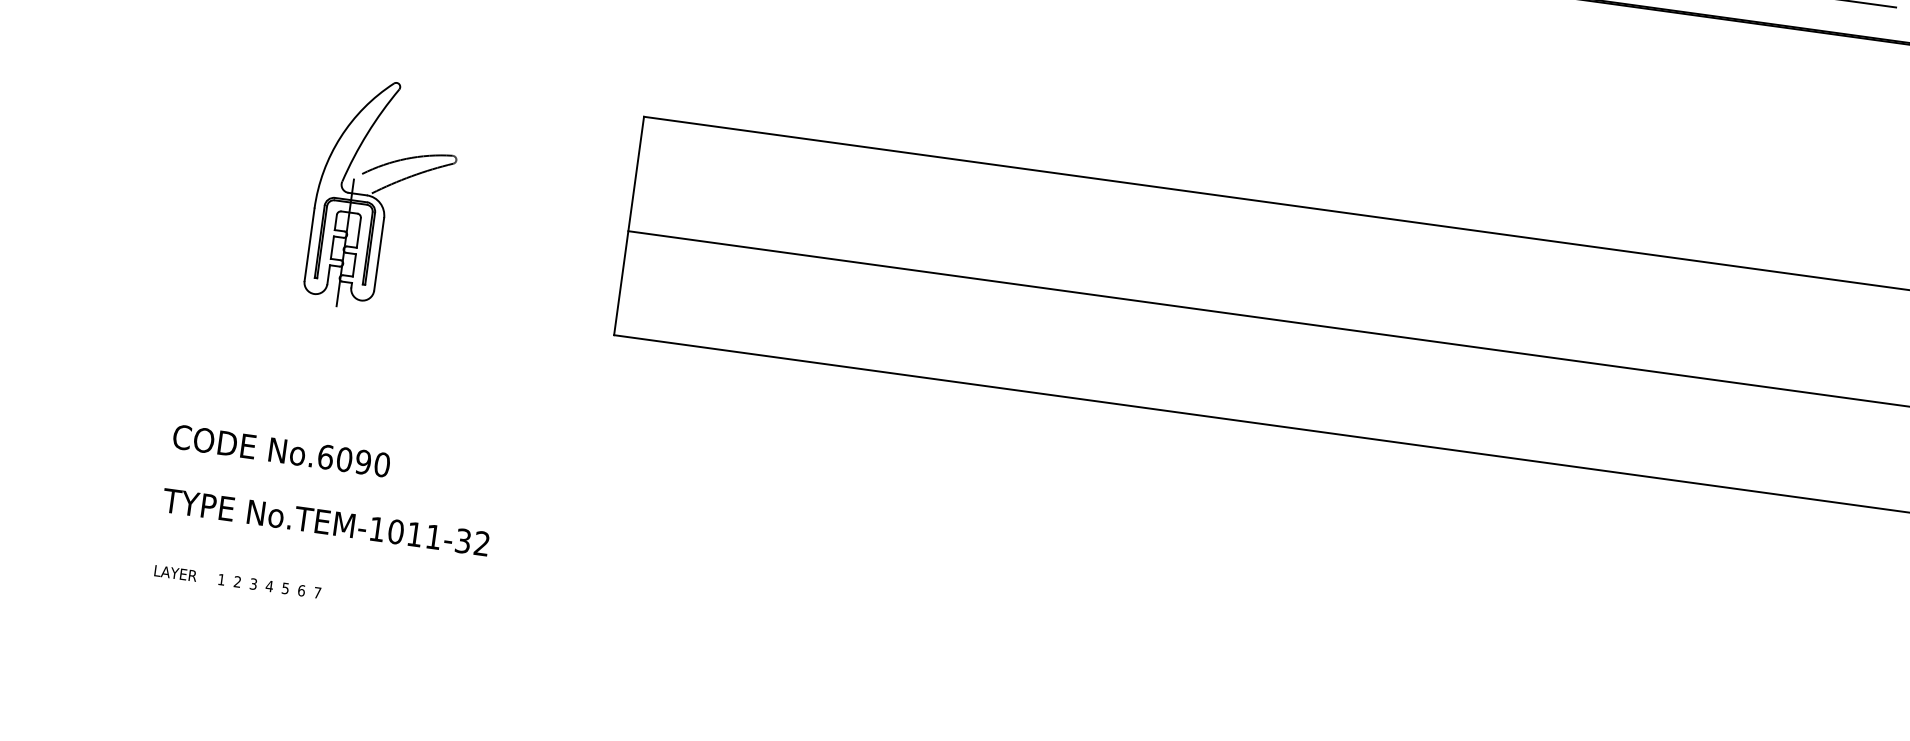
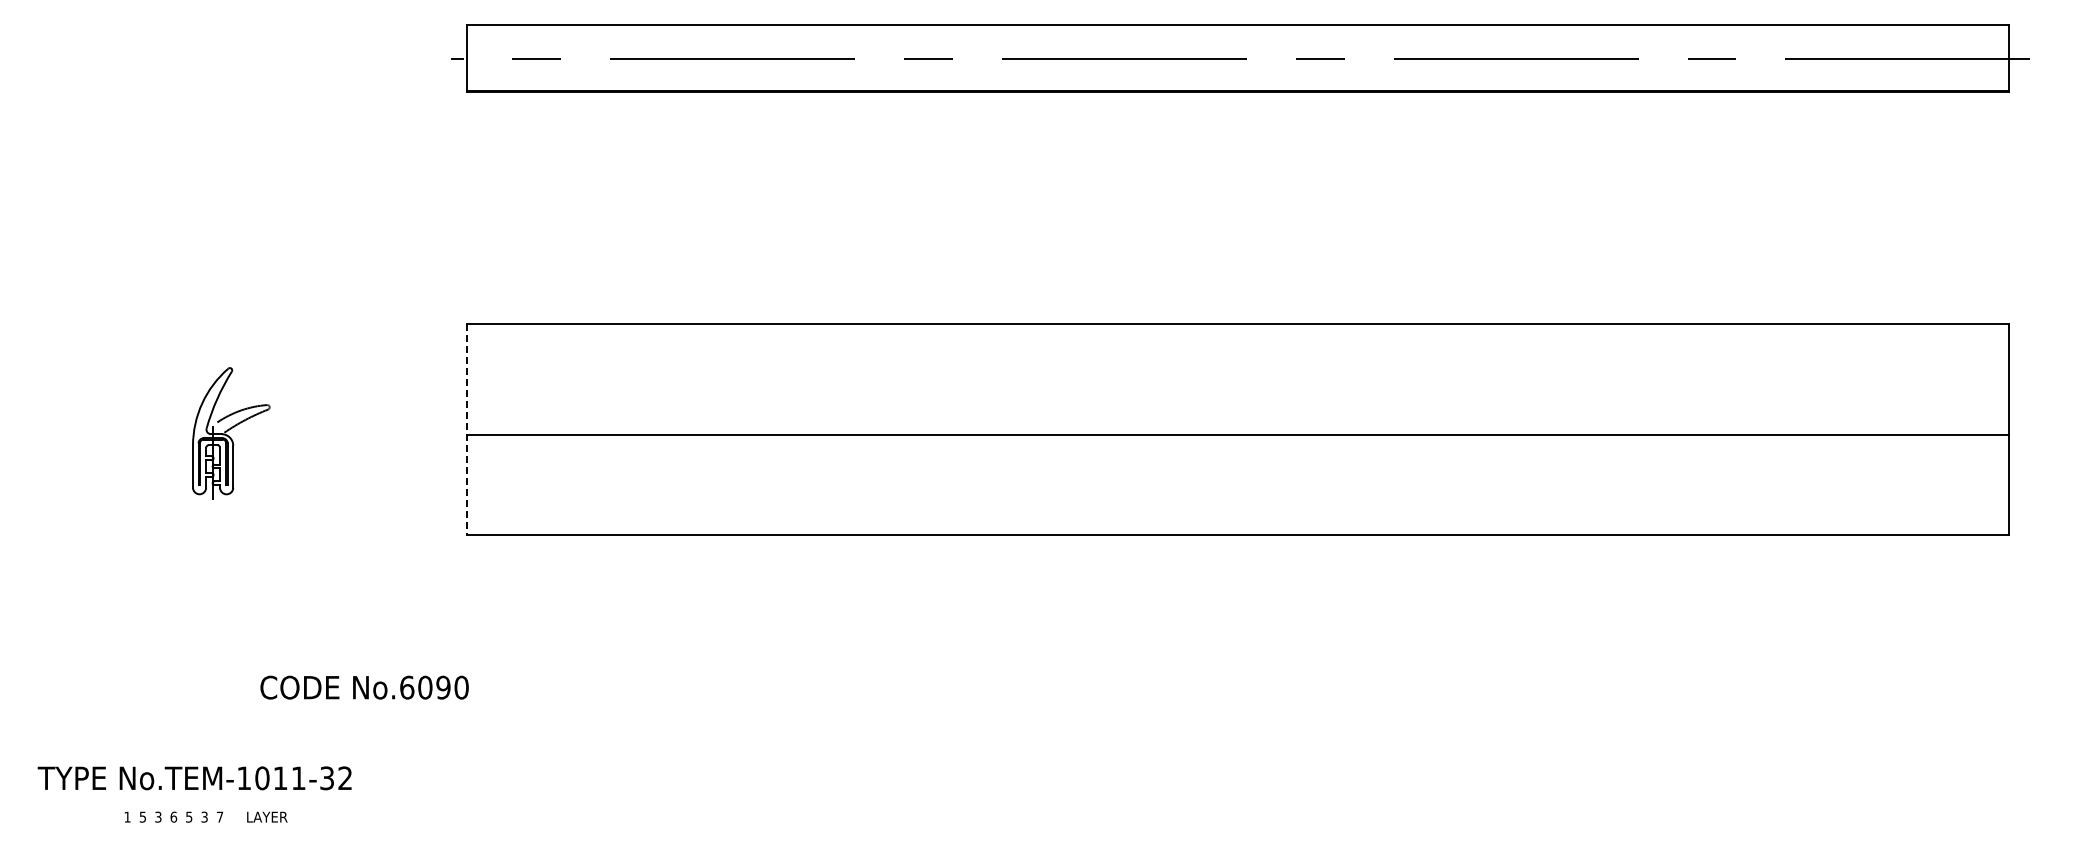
part: (383, 196) -> (231, 433), size x0.6
line: (629, 226) -> (467, 430), solid -> dashed
text: (281, 450) -> (364, 687), moved
text: (325, 522) -> (194, 778), moved
text: (176, 572) -> (267, 816), moved
text: (237, 581) -> (142, 816), 2 -> 5
text: (269, 585) -> (173, 816), 4 -> 6
text: (301, 589) -> (204, 816), 6 -> 3

